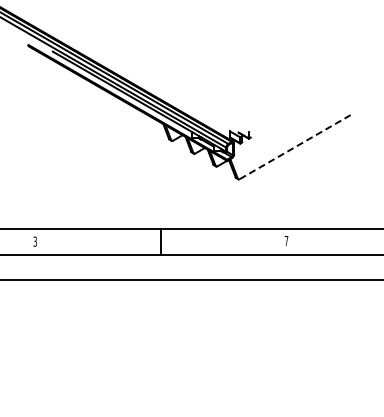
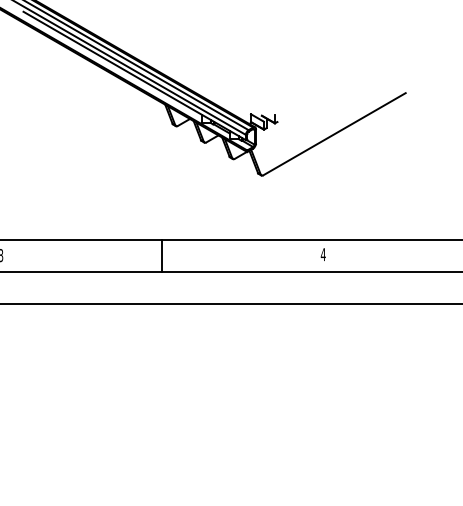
line: (295, 146) -> (334, 133), dashed -> solid
text: (286, 240) -> (323, 254), 7 -> 4

